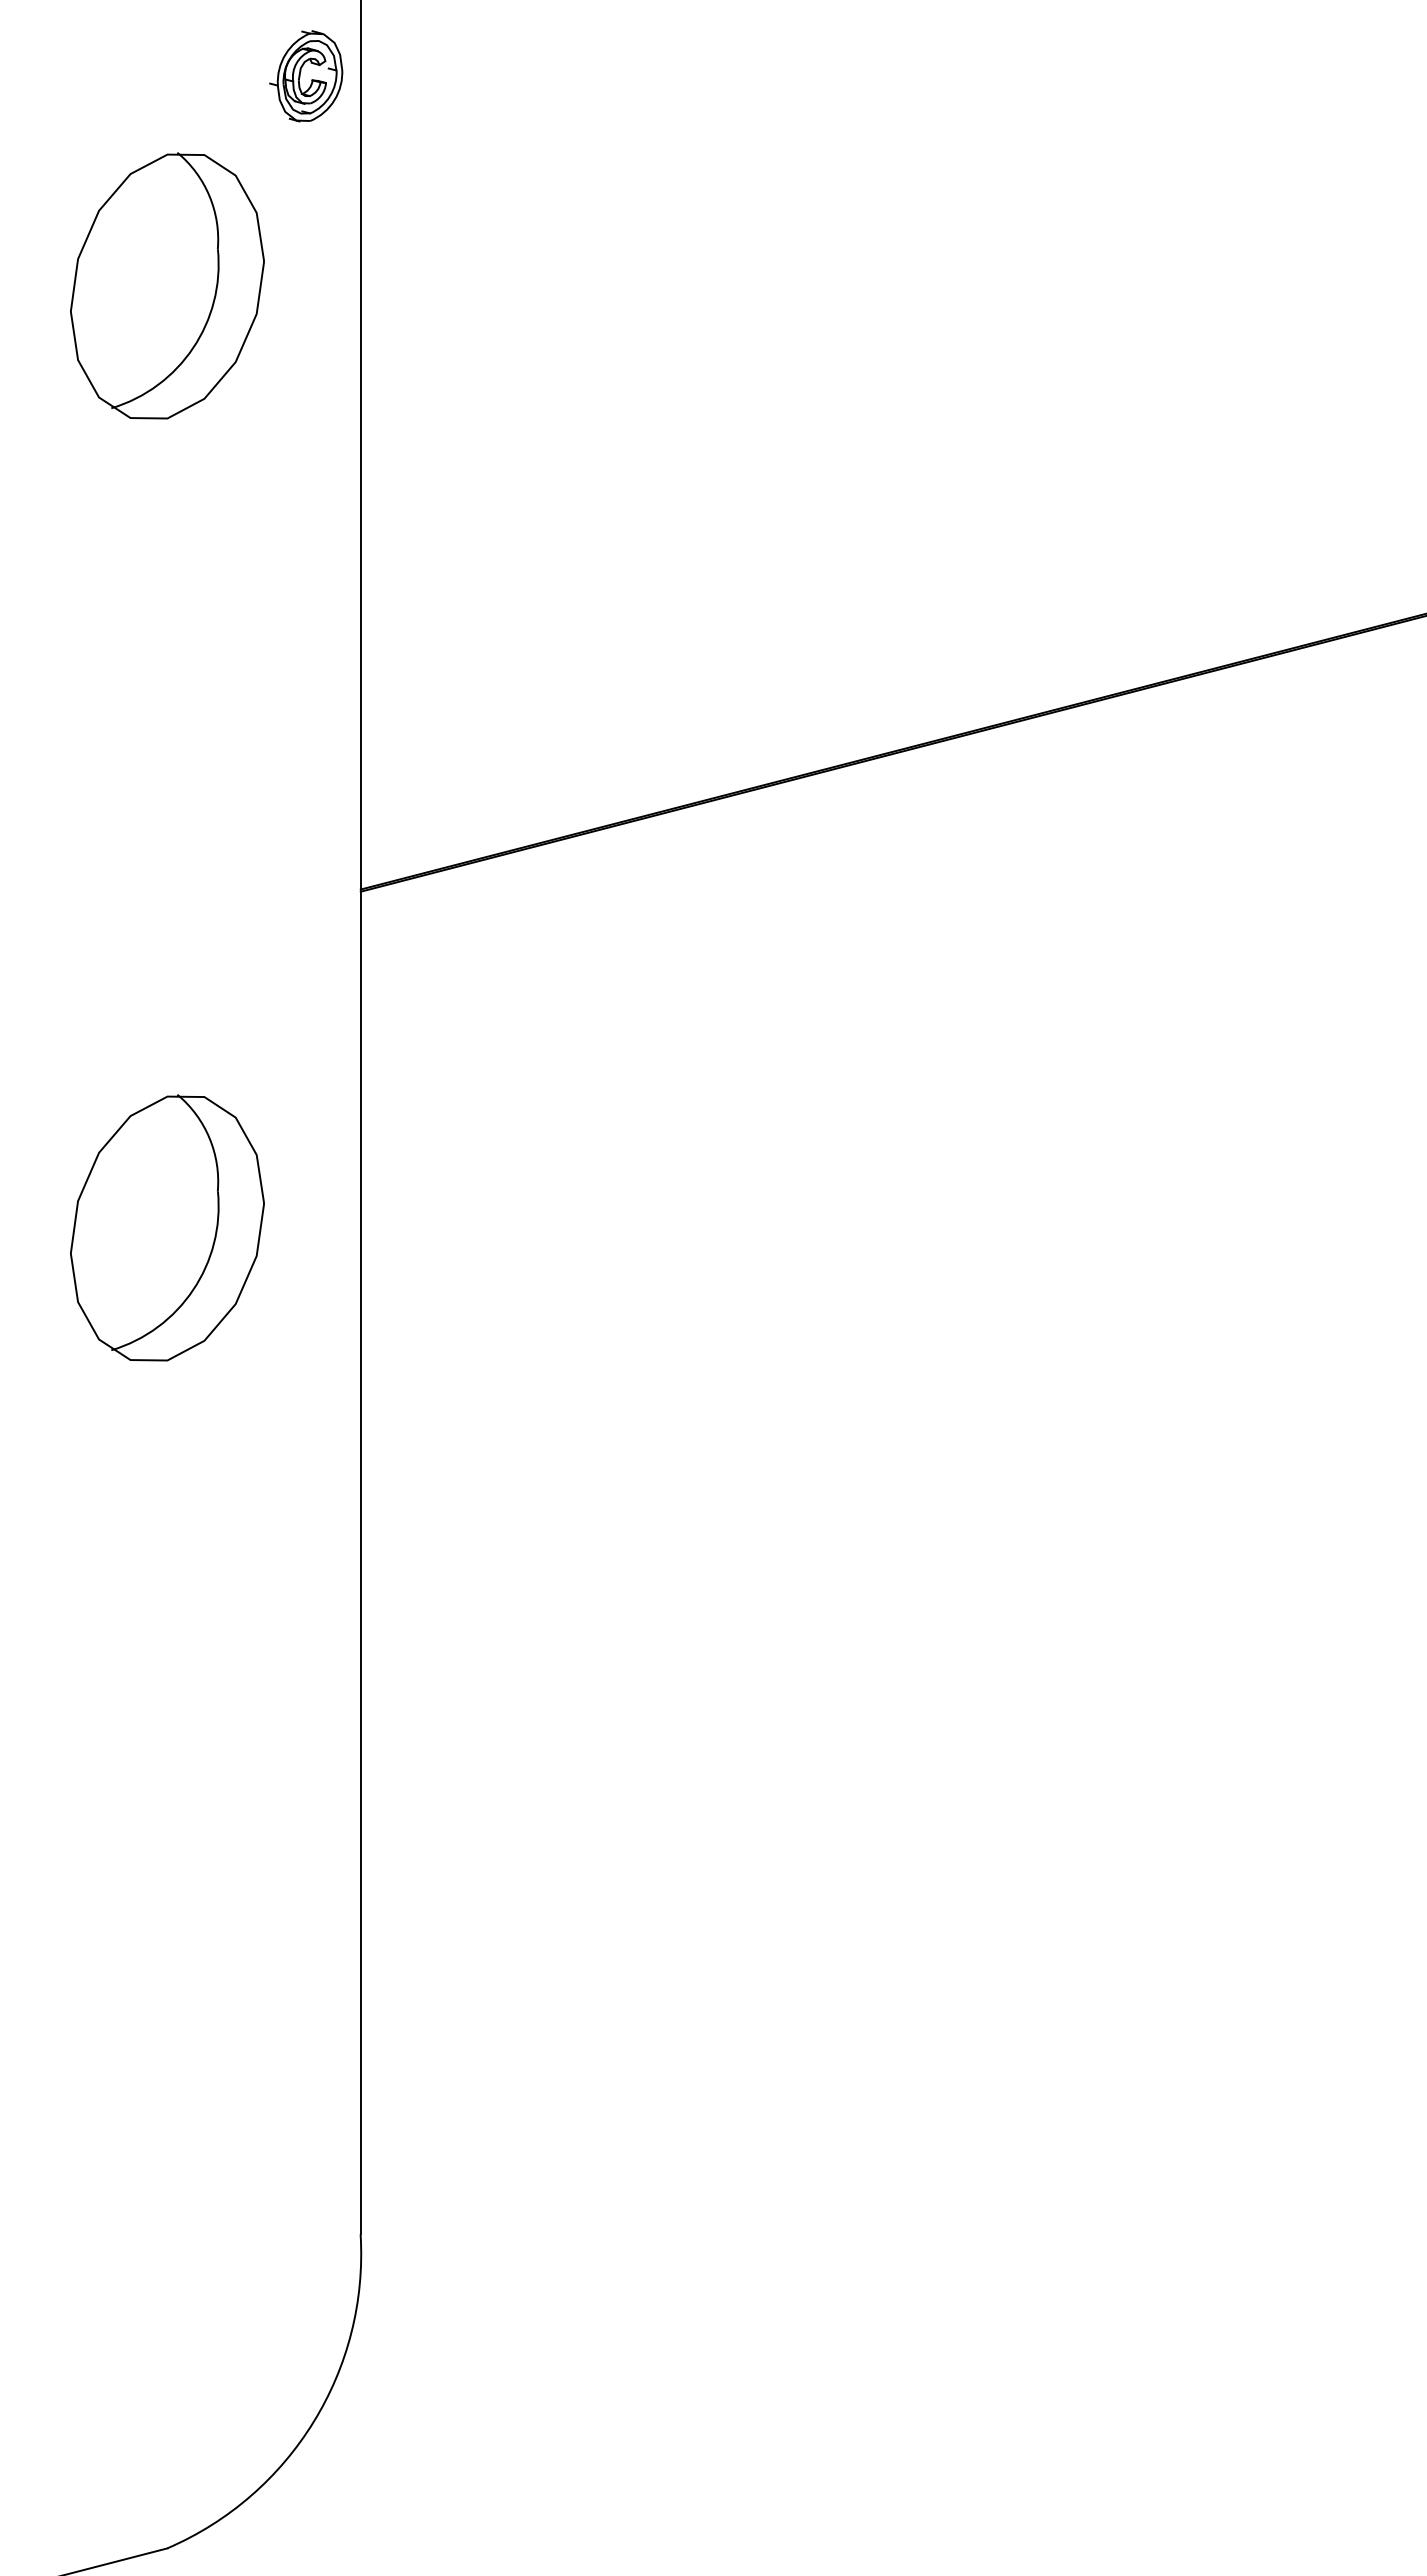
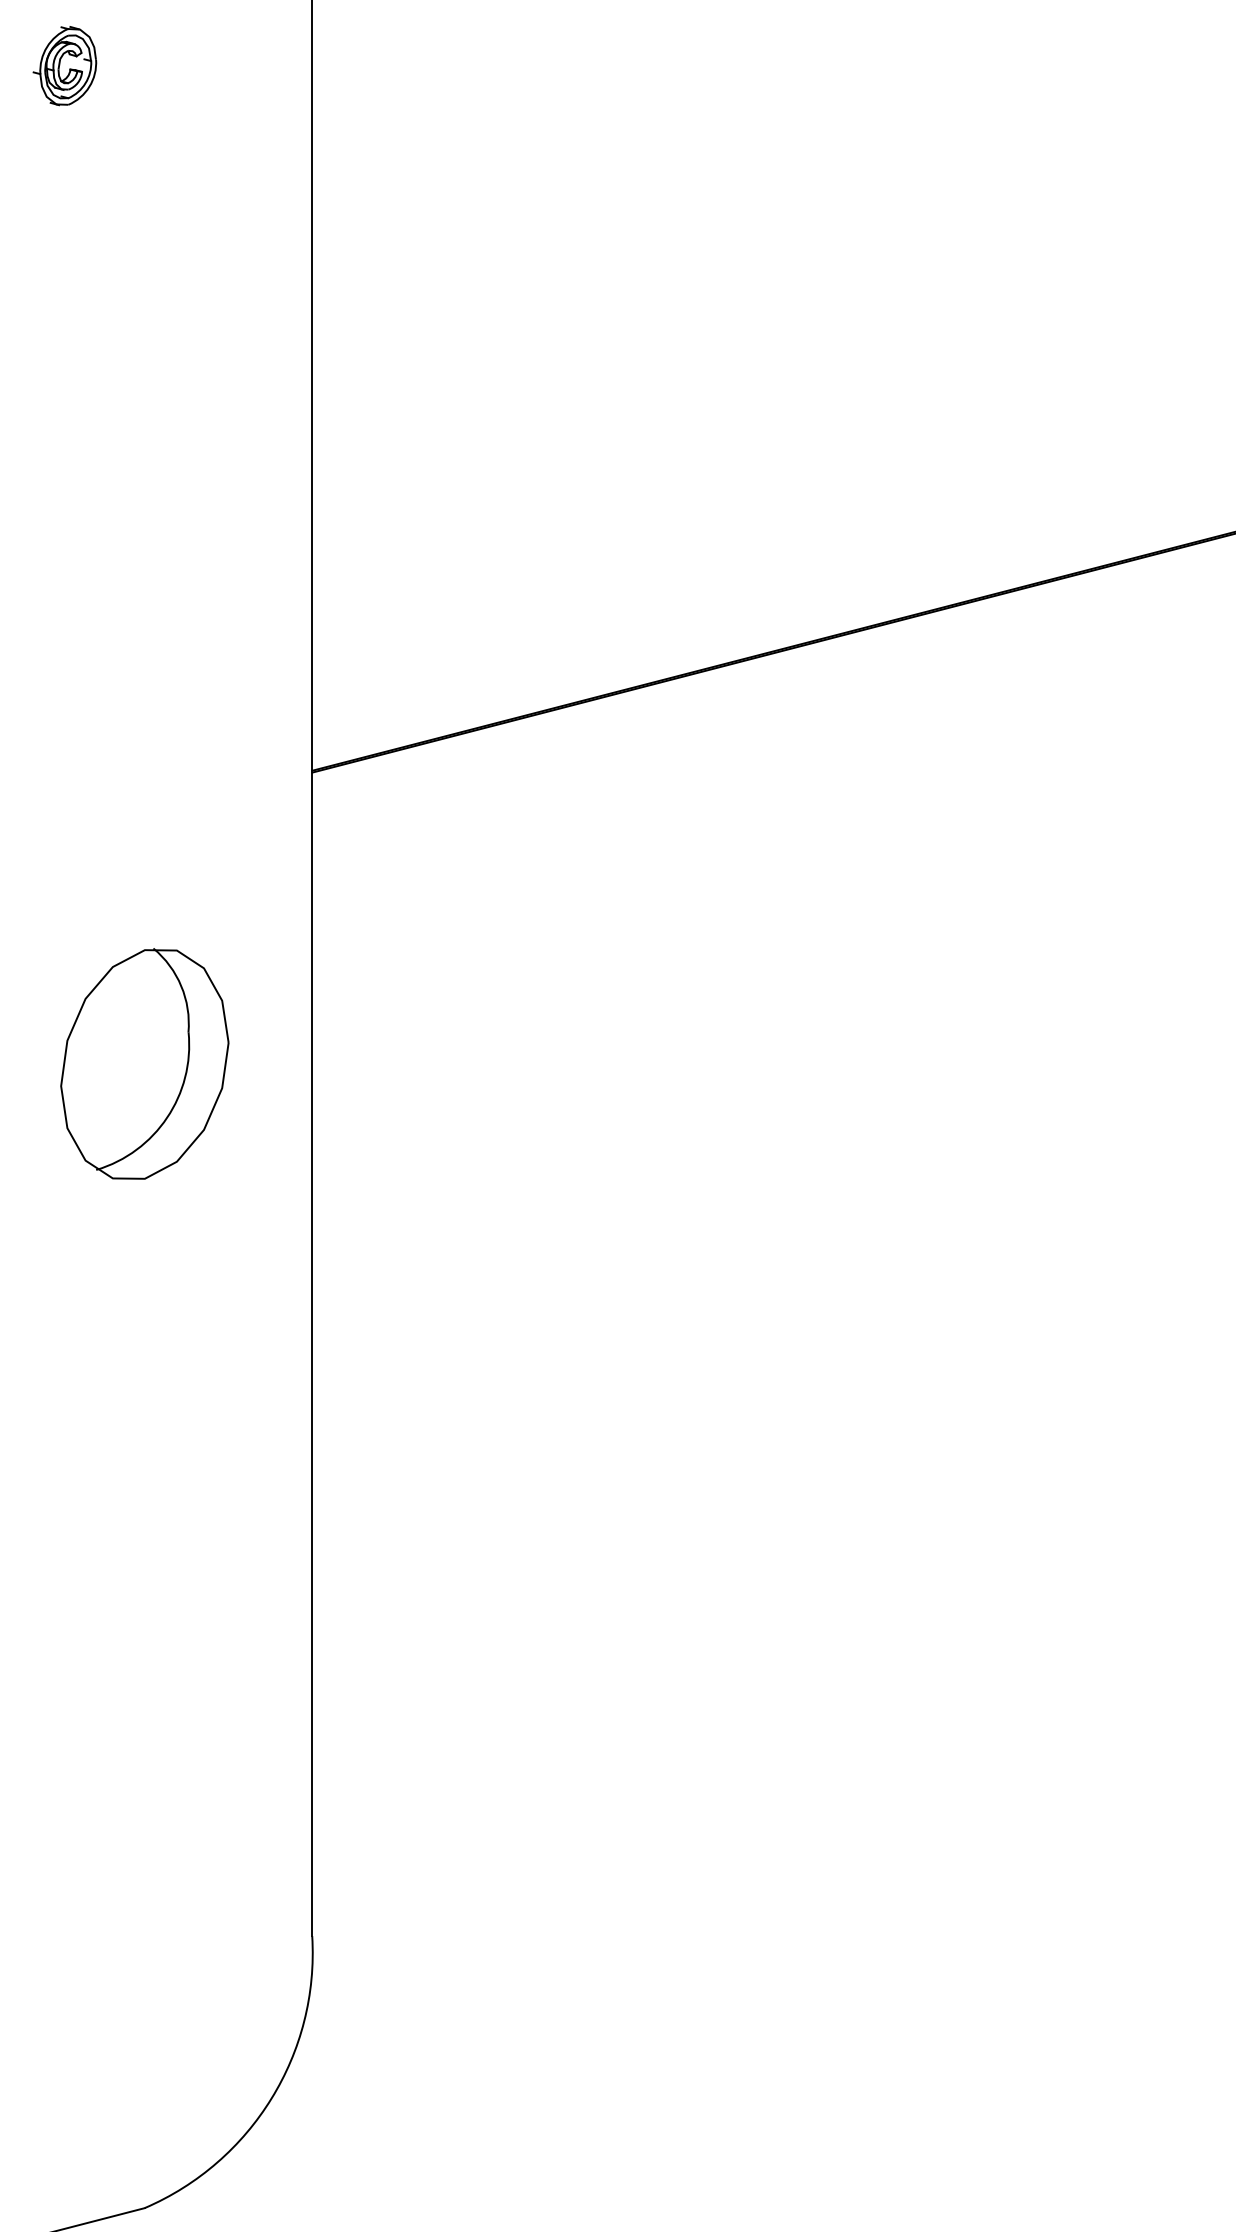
part: (306, 76) -> (65, 66), moved
part: (167, 285) -> (144, 247), removed

